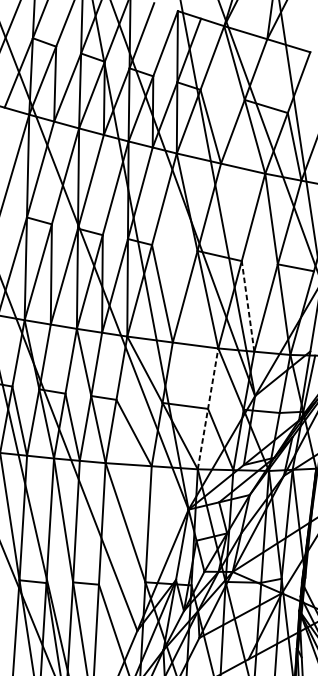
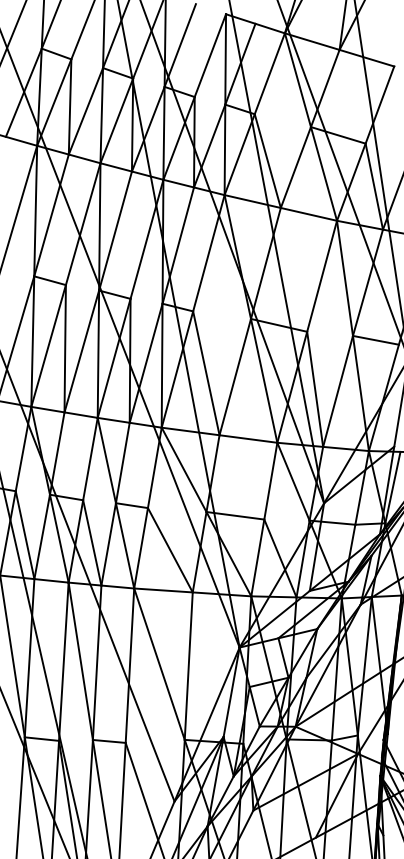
line: (248, 305) -> (315, 388), dashed -> solid
line: (208, 408) -> (264, 519), dashed -> solid

